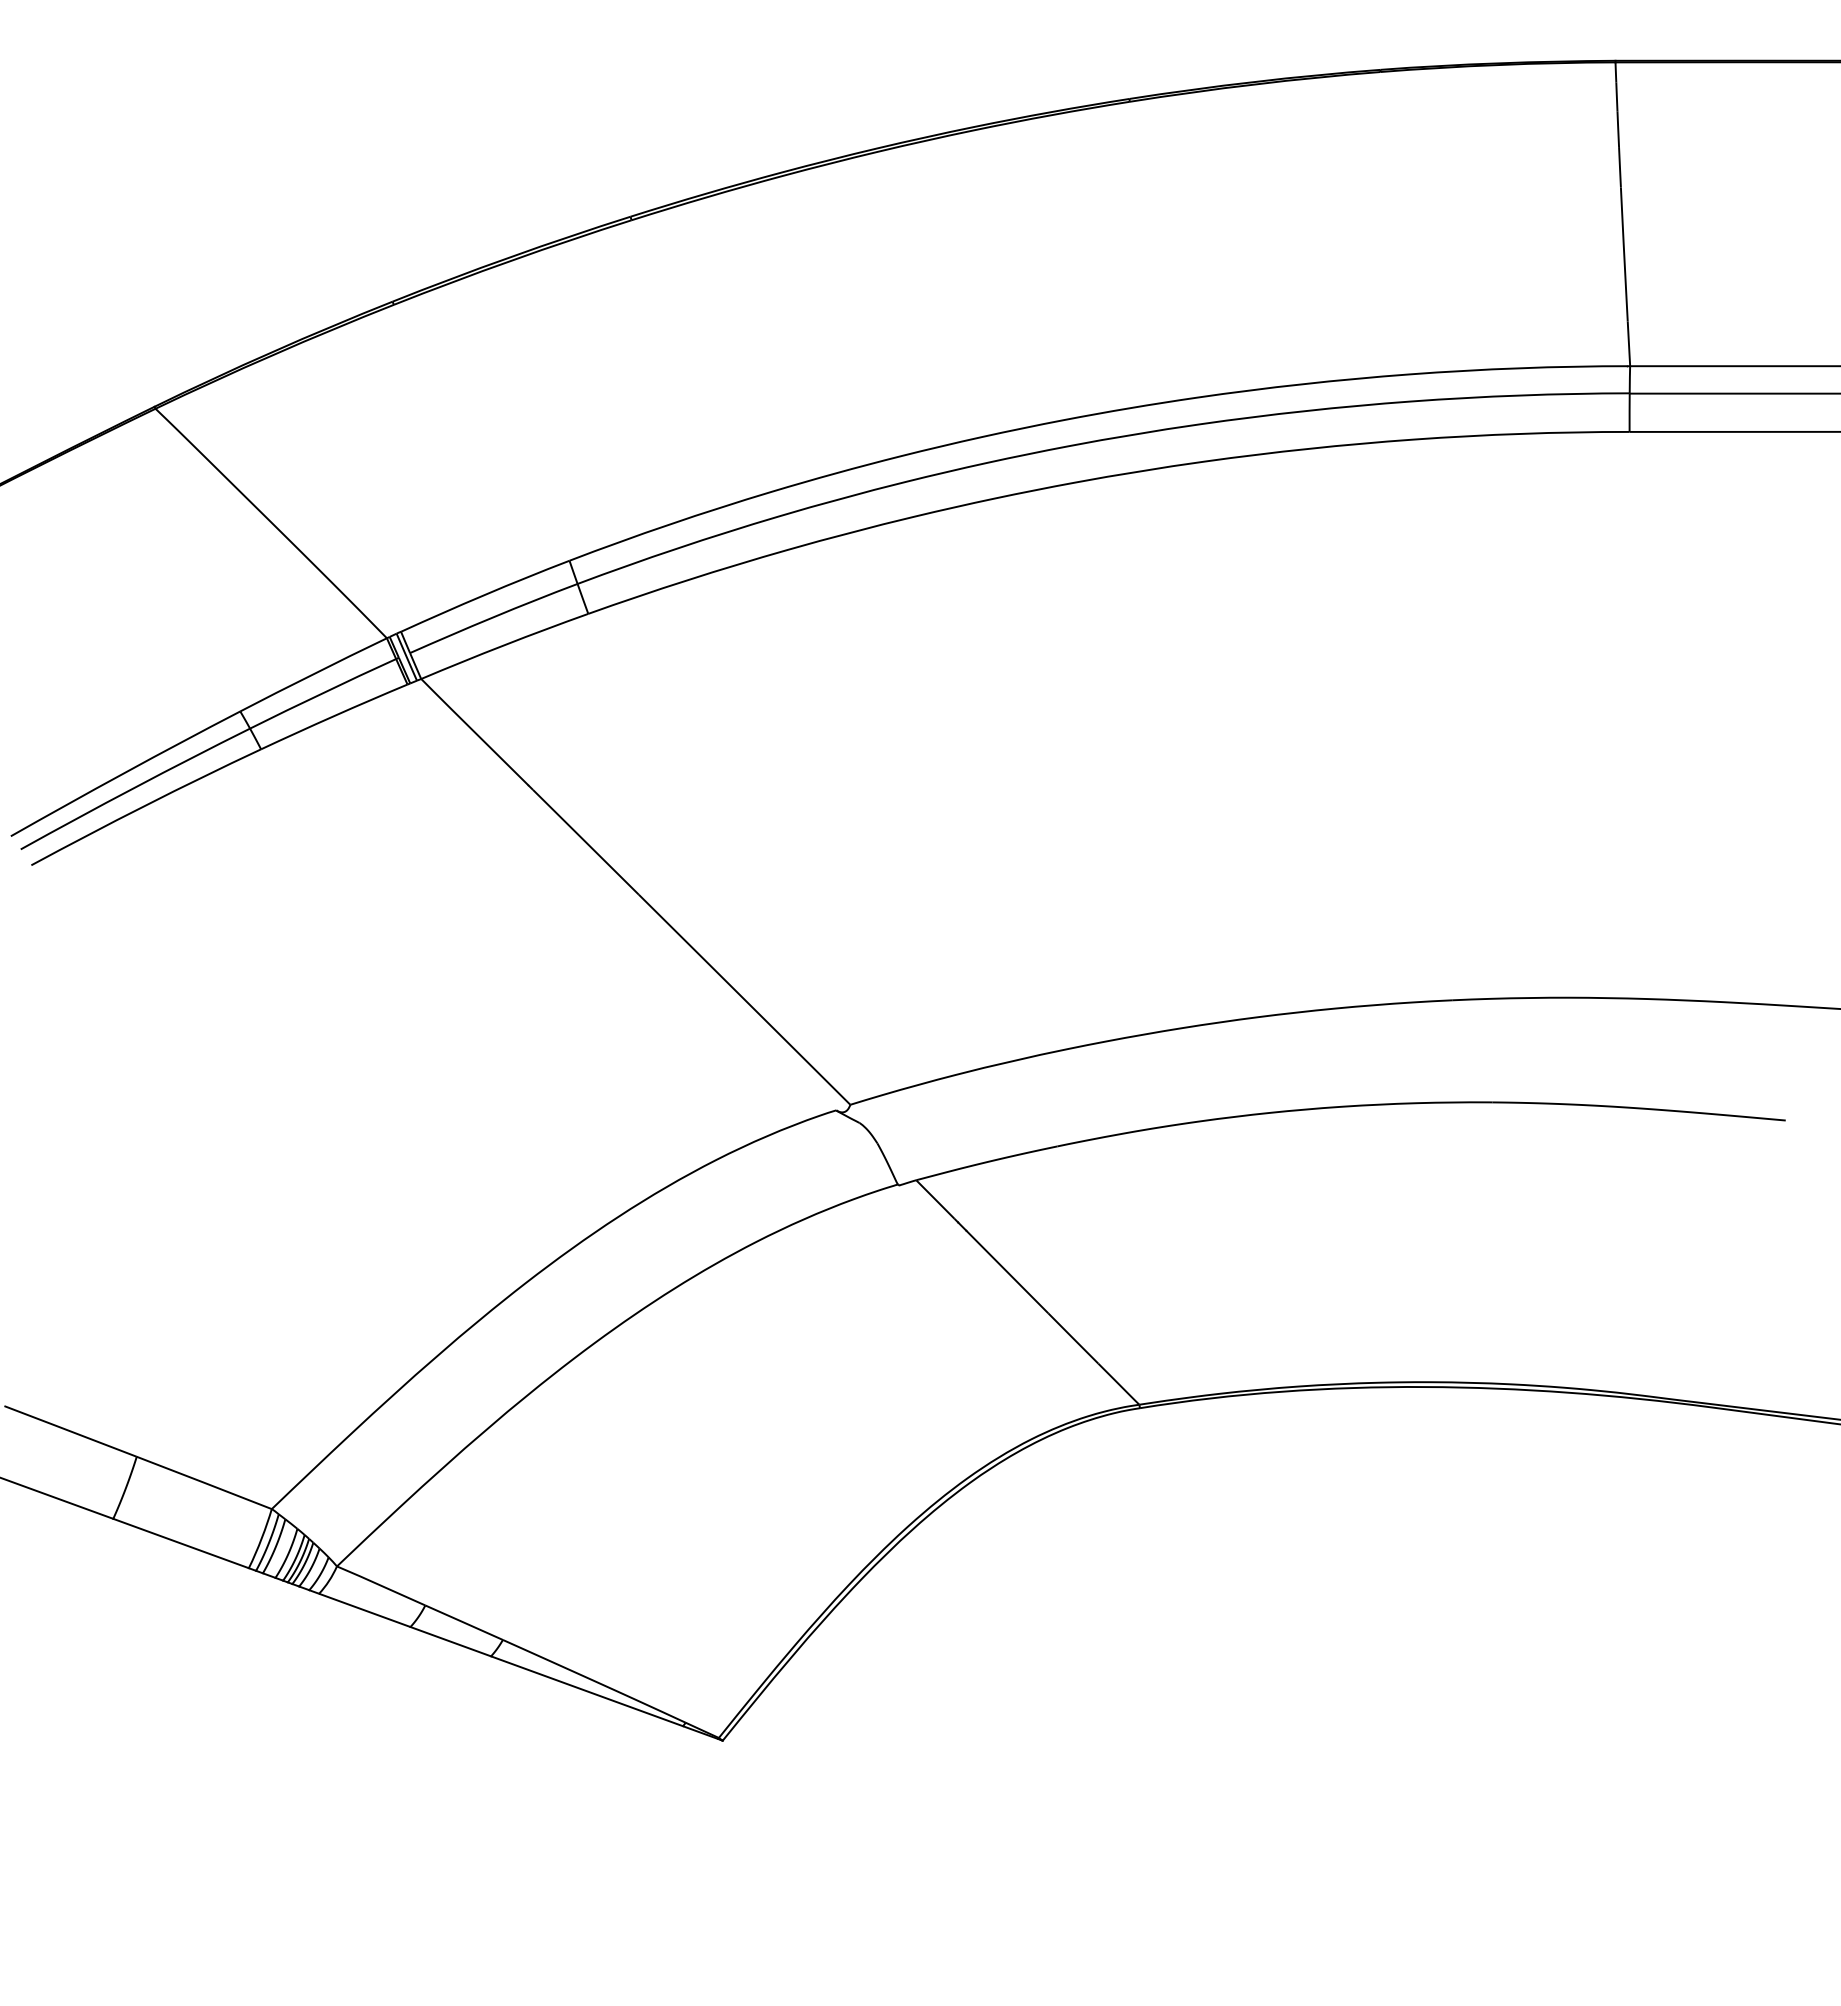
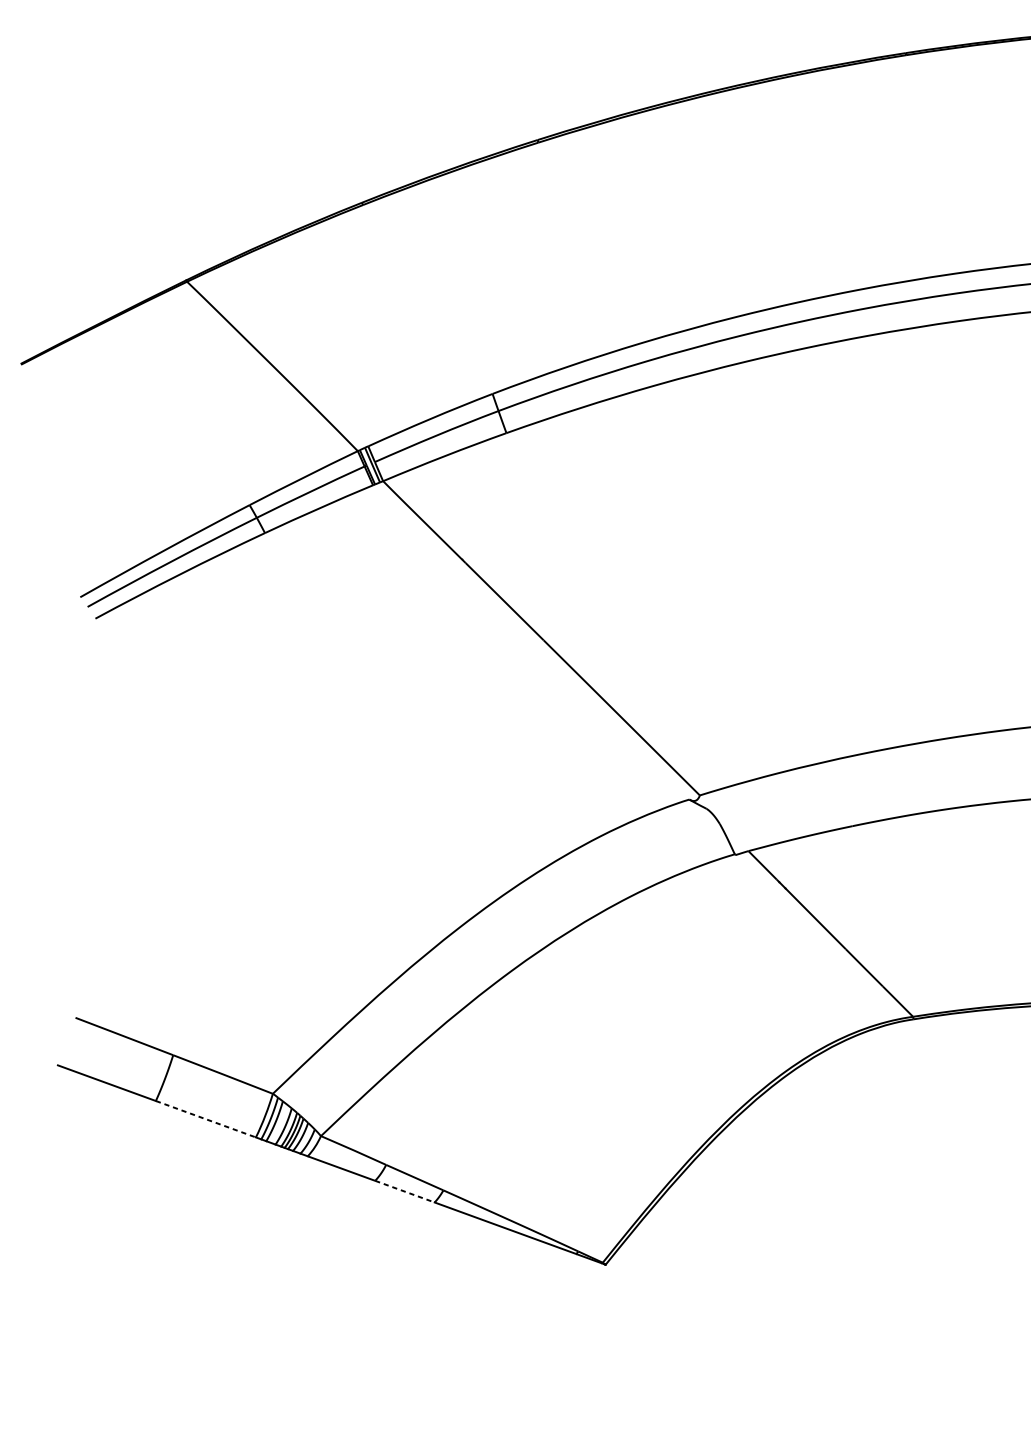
line: (181, 1543) -> (206, 1119), solid -> dashed
line: (450, 1641) -> (404, 1191), solid -> dashed

